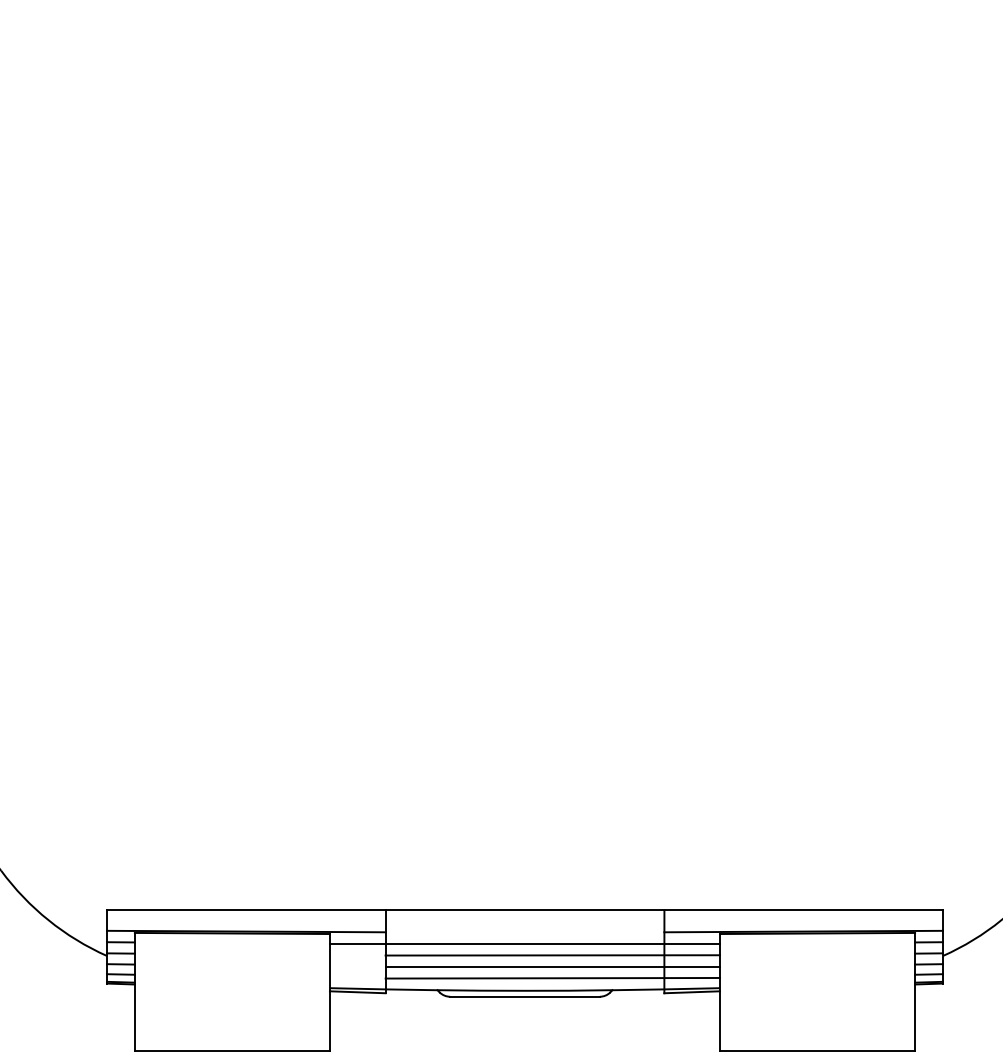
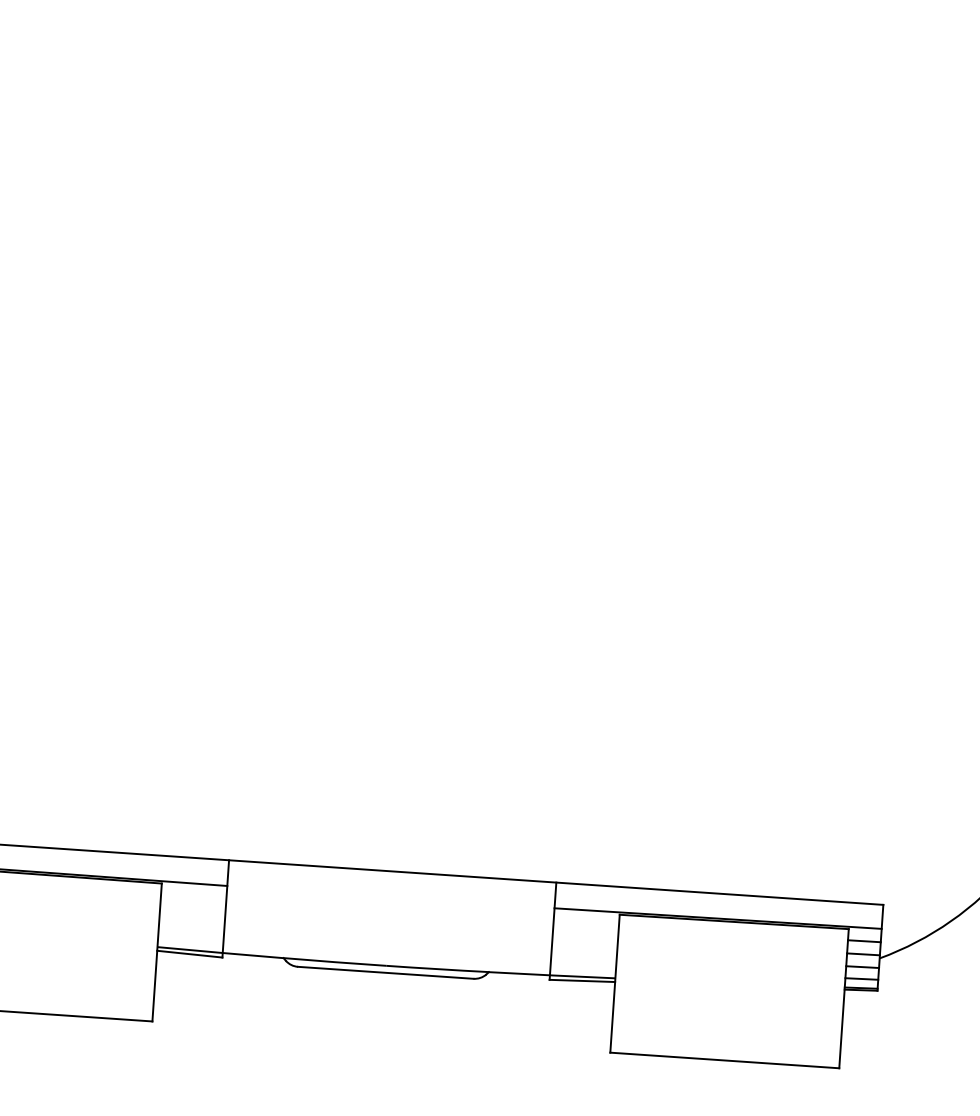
line: (524, 943) -> (389, 910), removed
line: (552, 955) -> (421, 926), removed
line: (552, 967) -> (420, 940), removed
line: (552, 977) -> (419, 952), removed

